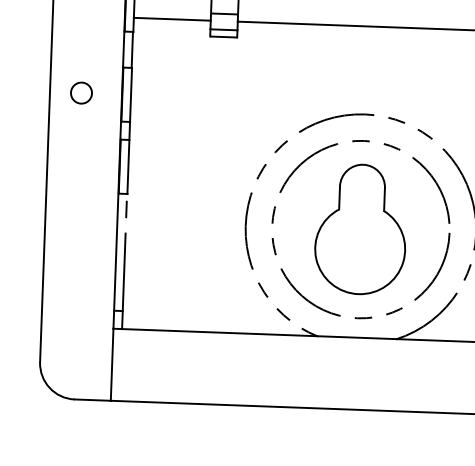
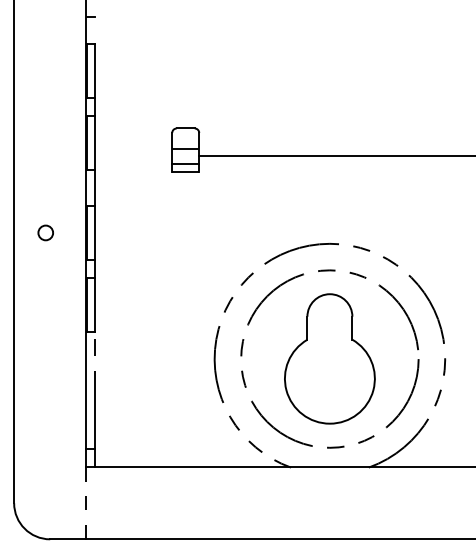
line: (172, 18) -> (133, 155), removed
circle: (81, 92) -> (45, 232), size x0.7
line: (112, 364) -> (86, 502), solid -> dashed

